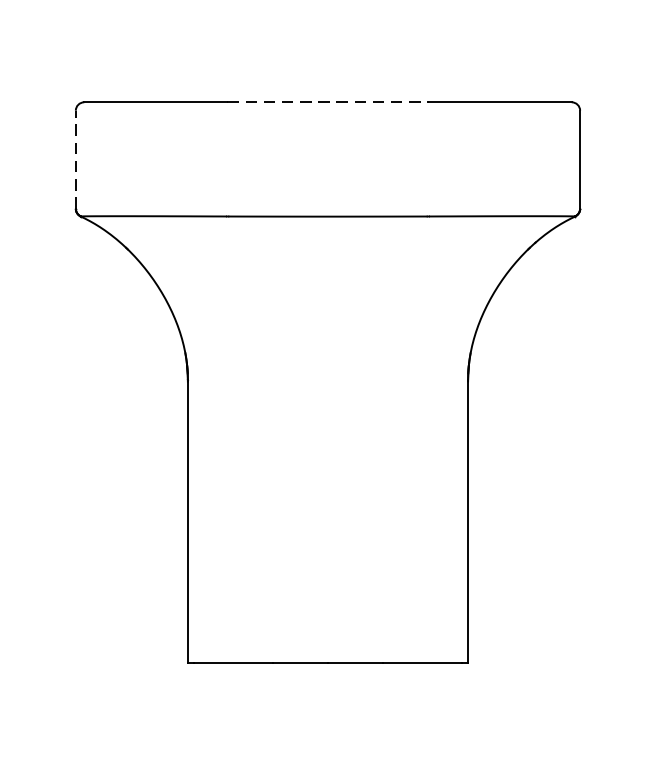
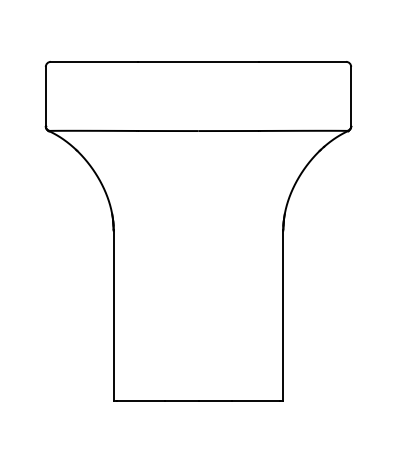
line: (328, 101) -> (198, 61), dashed -> solid
line: (75, 159) -> (45, 96), dashed -> solid

